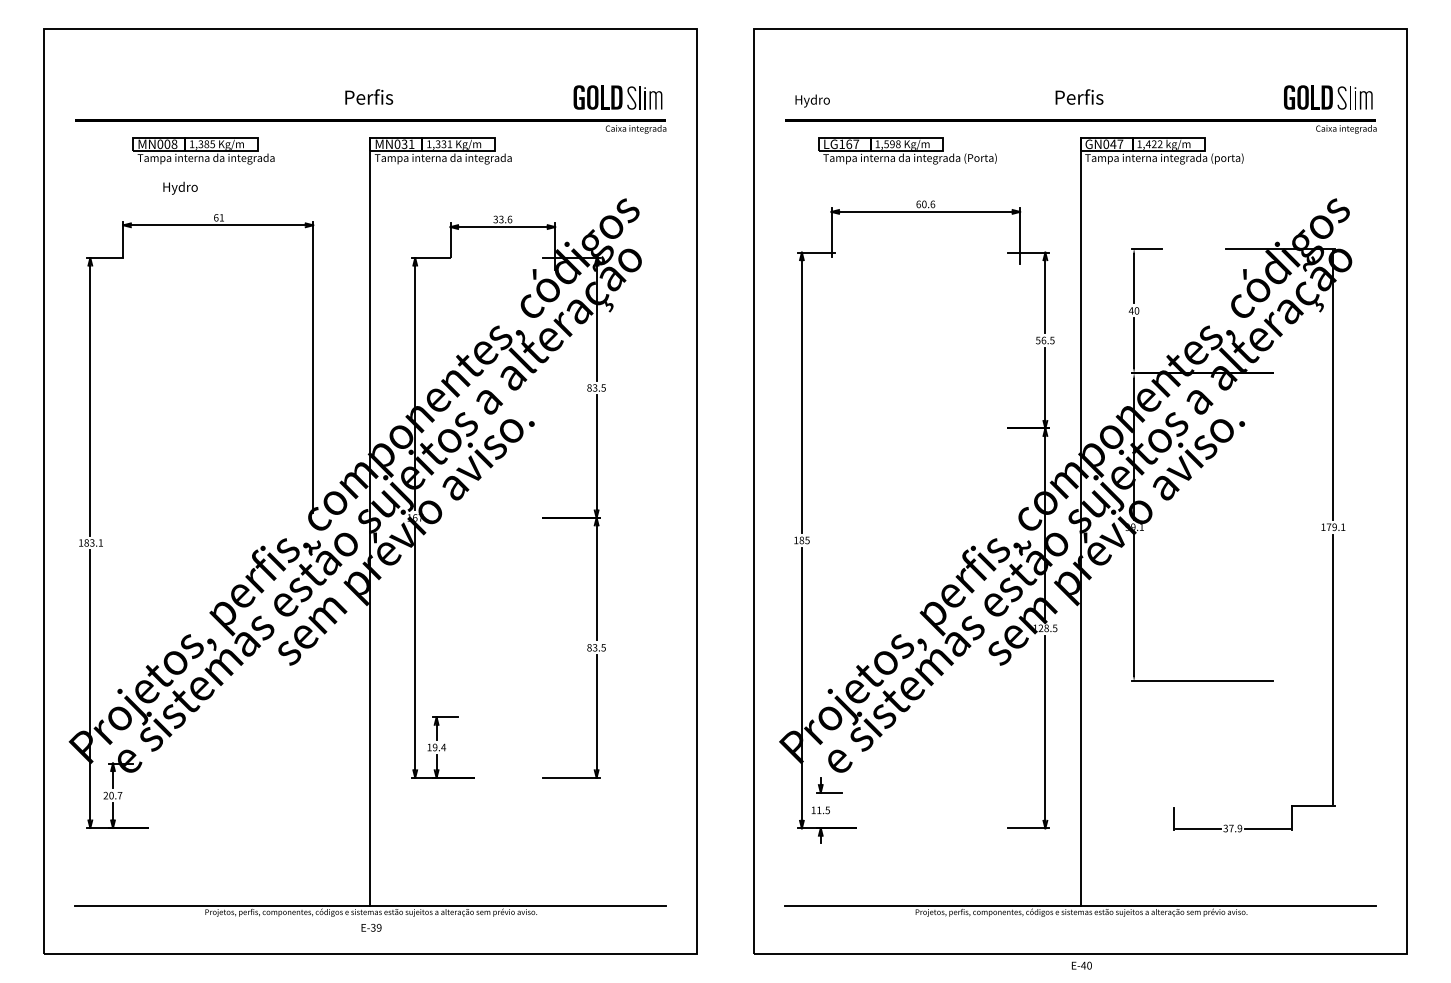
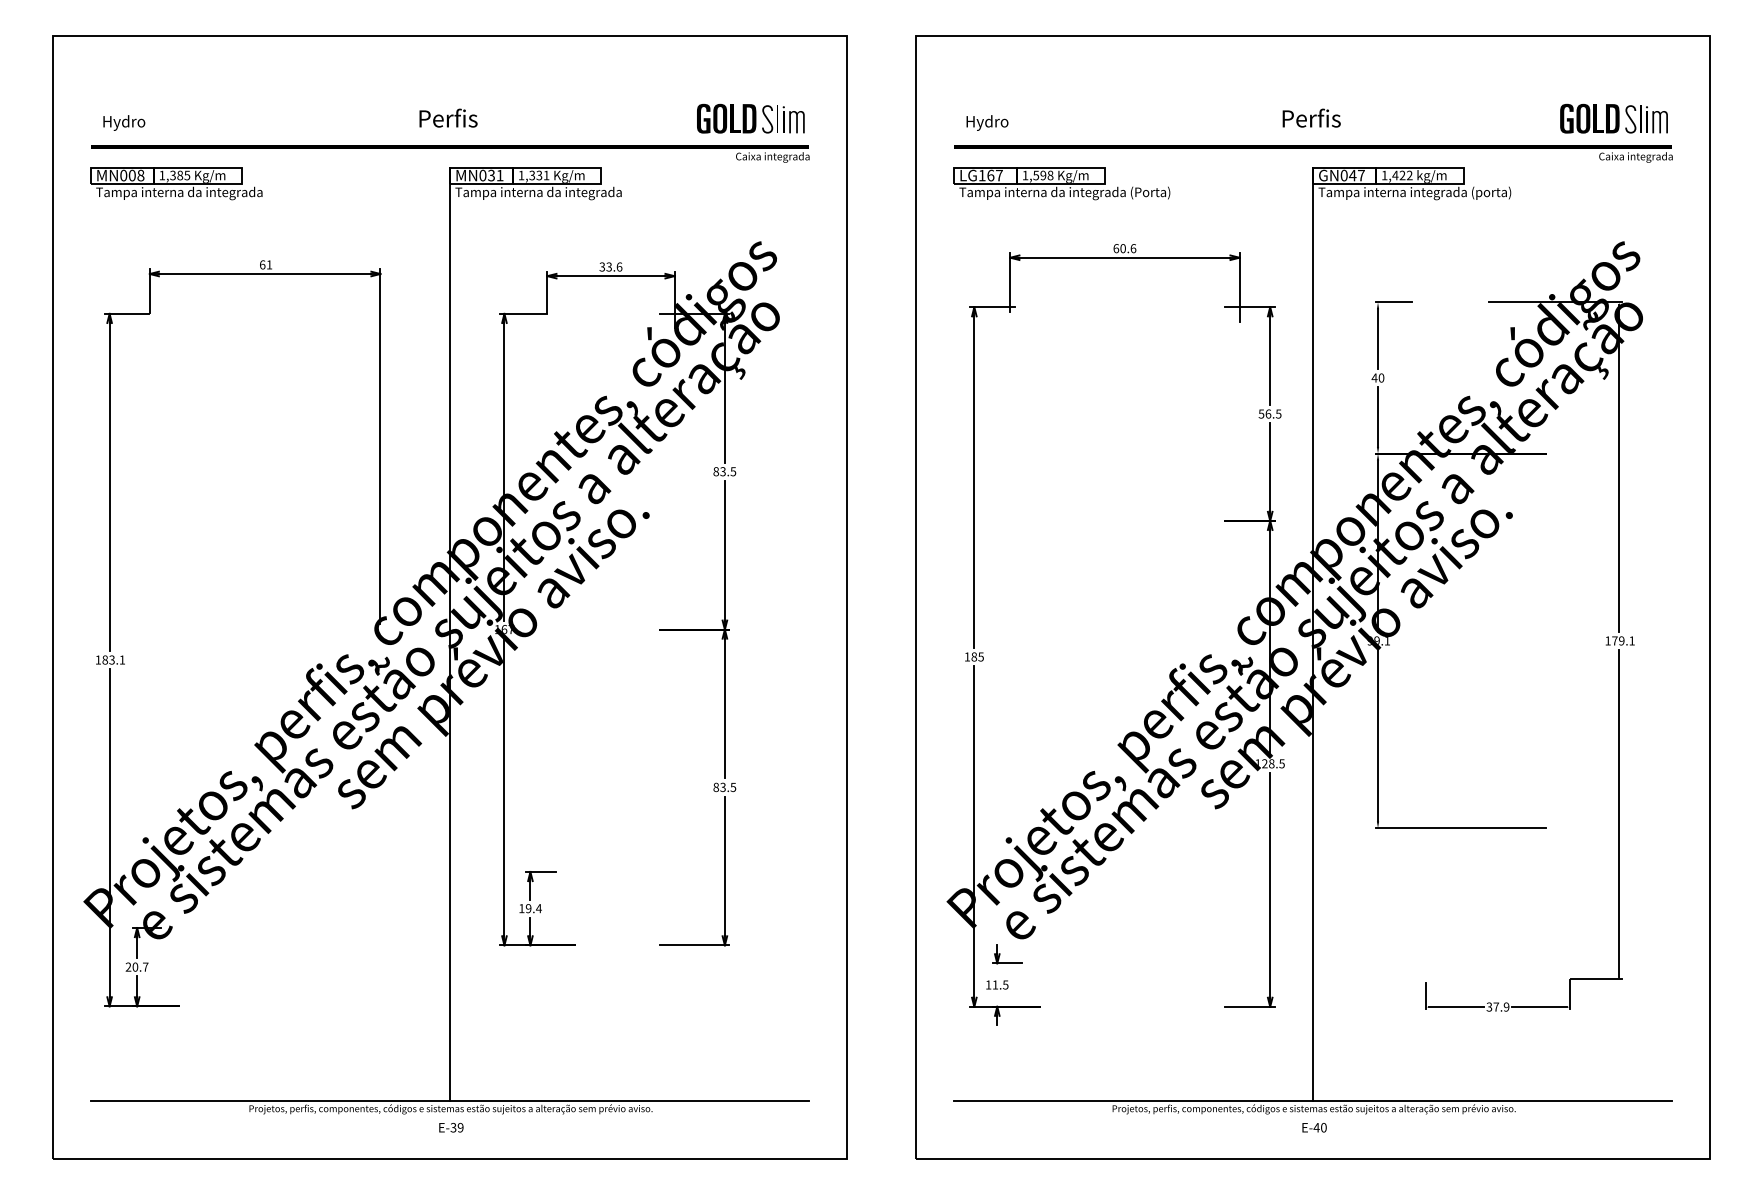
part: (203, 150) -> (176, 183), moved
part: (907, 150) -> (1061, 183), moved
text: (180, 187) -> (124, 122), moved
text: (1081, 965) -> (1314, 1127), moved

